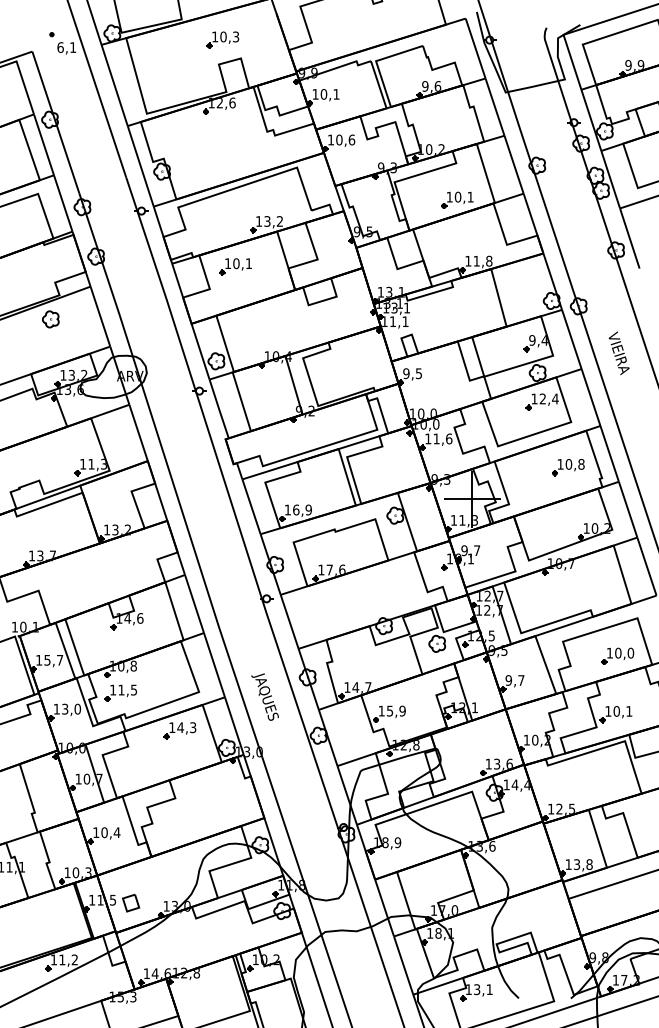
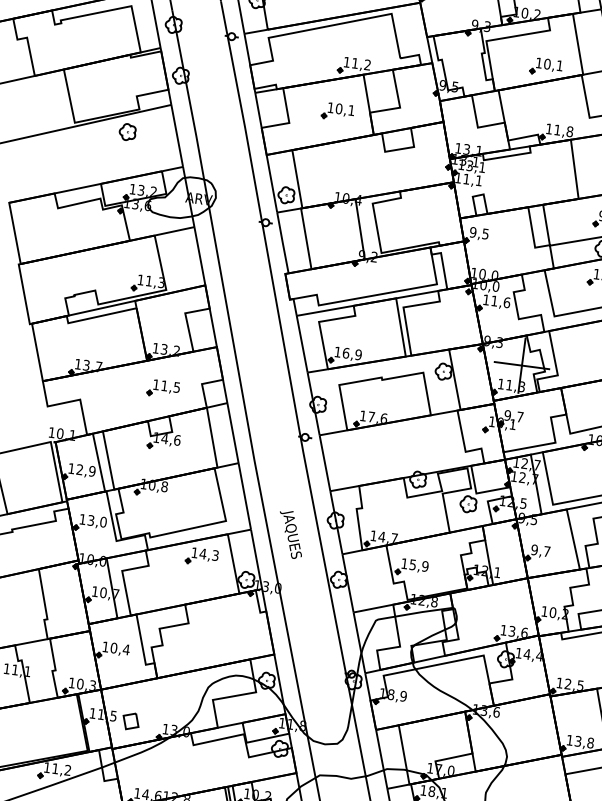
text: (267, 221) -> (355, 63), 13,2 -> 11,2
part: (235, 266) -> (337, 111), moved
text: (53, 659) -> (85, 469), 15,7 -> 12,9
part: (120, 692) -> (163, 388), moved

